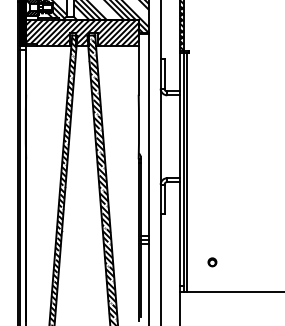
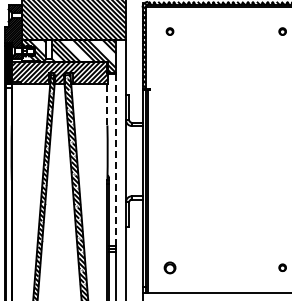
line: (138, 70) -> (107, 104), solid -> dashed
line: (149, 134) -> (116, 159), solid -> dashed
part: (211, 262) -> (169, 267), size x1.6

